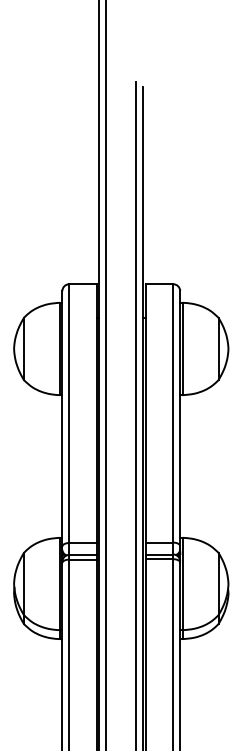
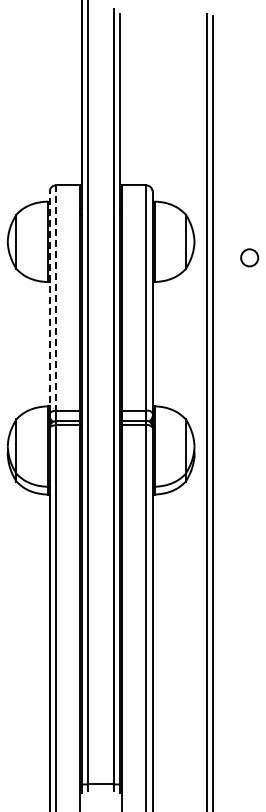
line: (68, 414) -> (55, 298), solid -> dashed
line: (61, 418) -> (49, 302), solid -> dashed

